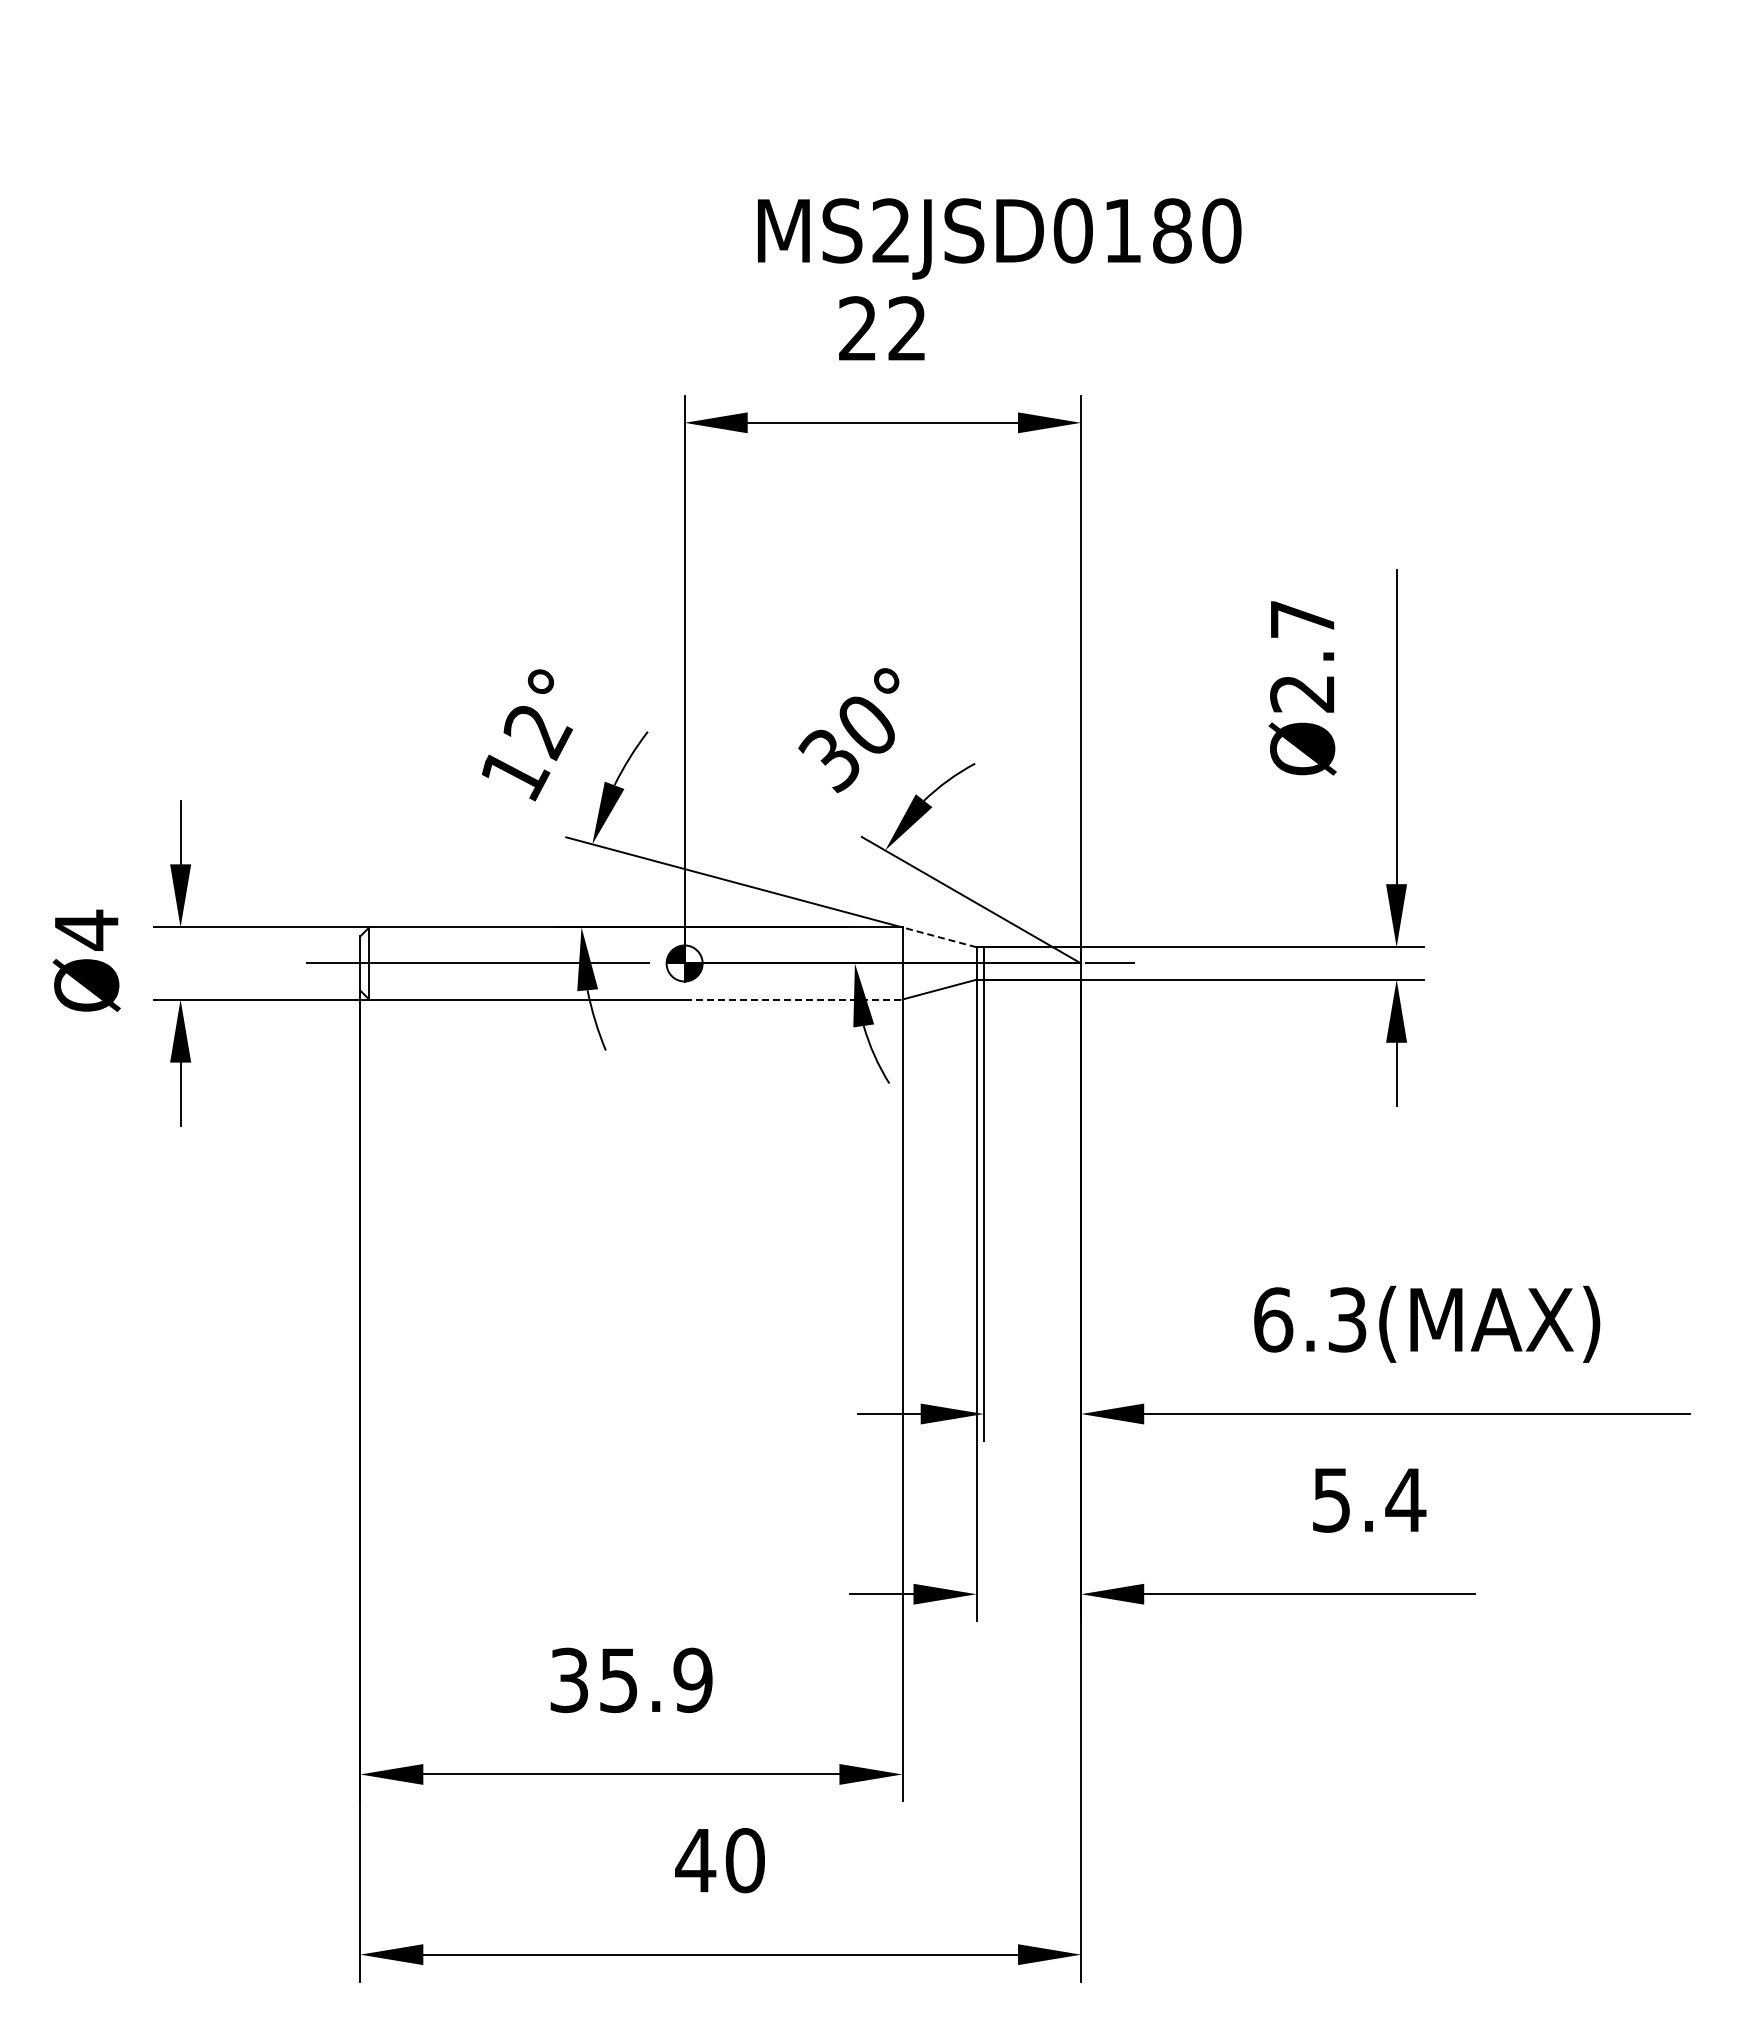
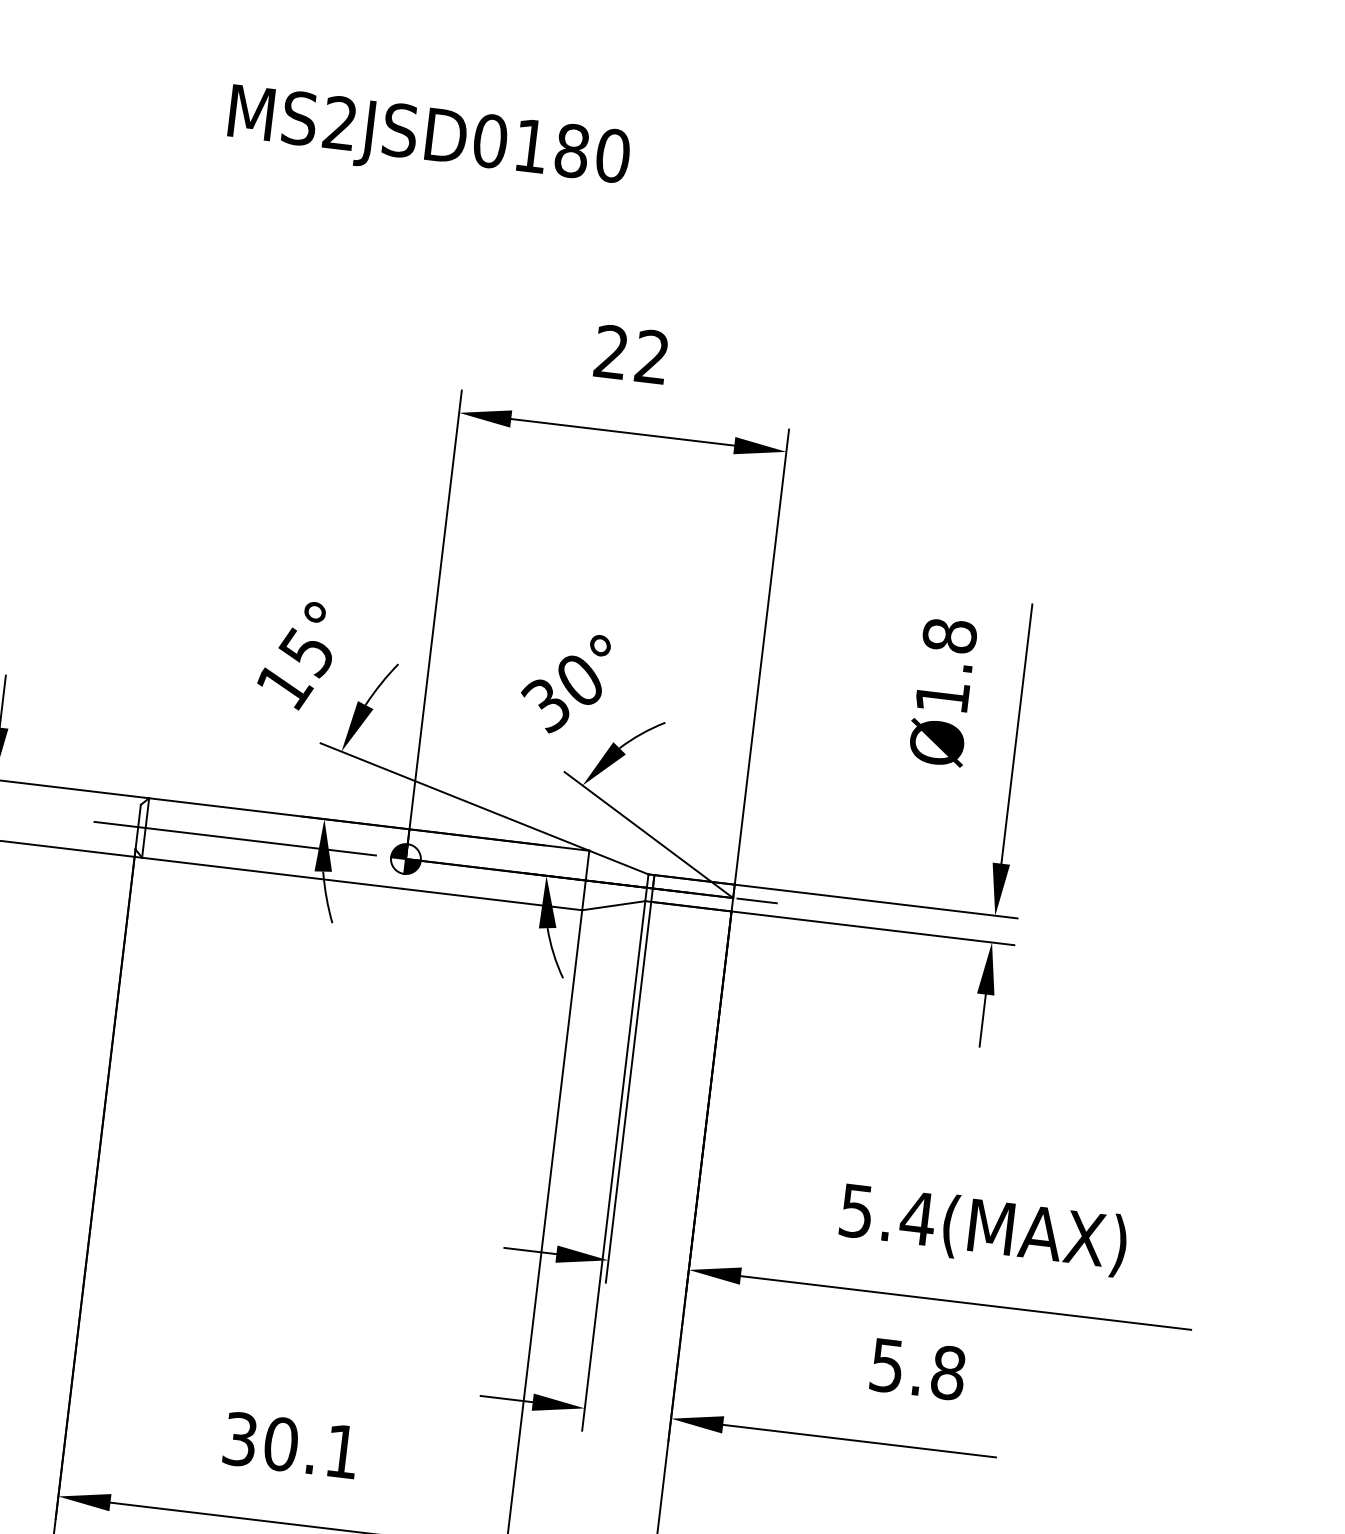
text: (999, 238) -> (428, 140), moved
text: (1302, 656) -> (946, 666), Ø2.7 -> Ø1.8
text: (537, 732) -> (307, 653), 12° -> 15°
line: (939, 937) -> (618, 862), dashed -> solid
line: (793, 999) -> (492, 899), dashed -> solid
text: (1311, 1319) -> (888, 1214), 6.3(MAX) -> 5.4(MAX)
text: (1405, 1499) -> (948, 1372), 5.4 -> 5.8
text: (655, 1680) -> (311, 1447), 35.9 -> 30.1

